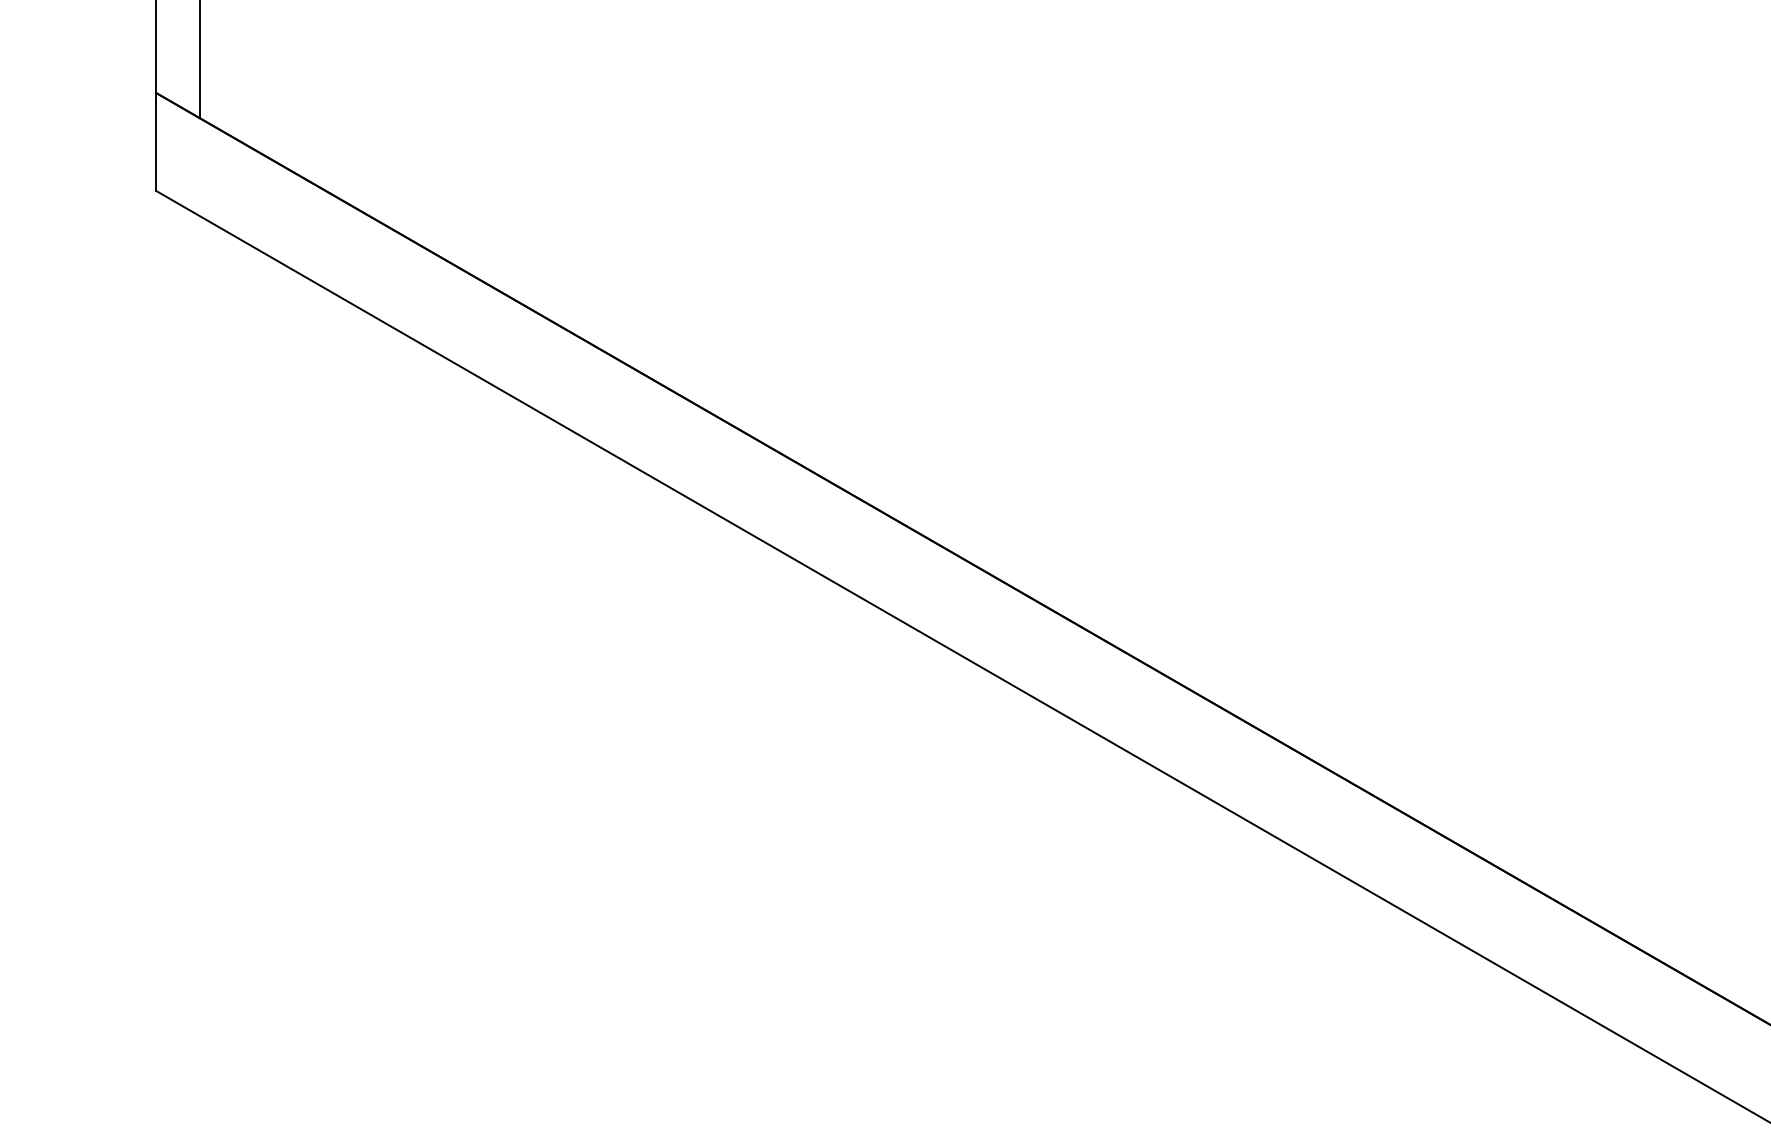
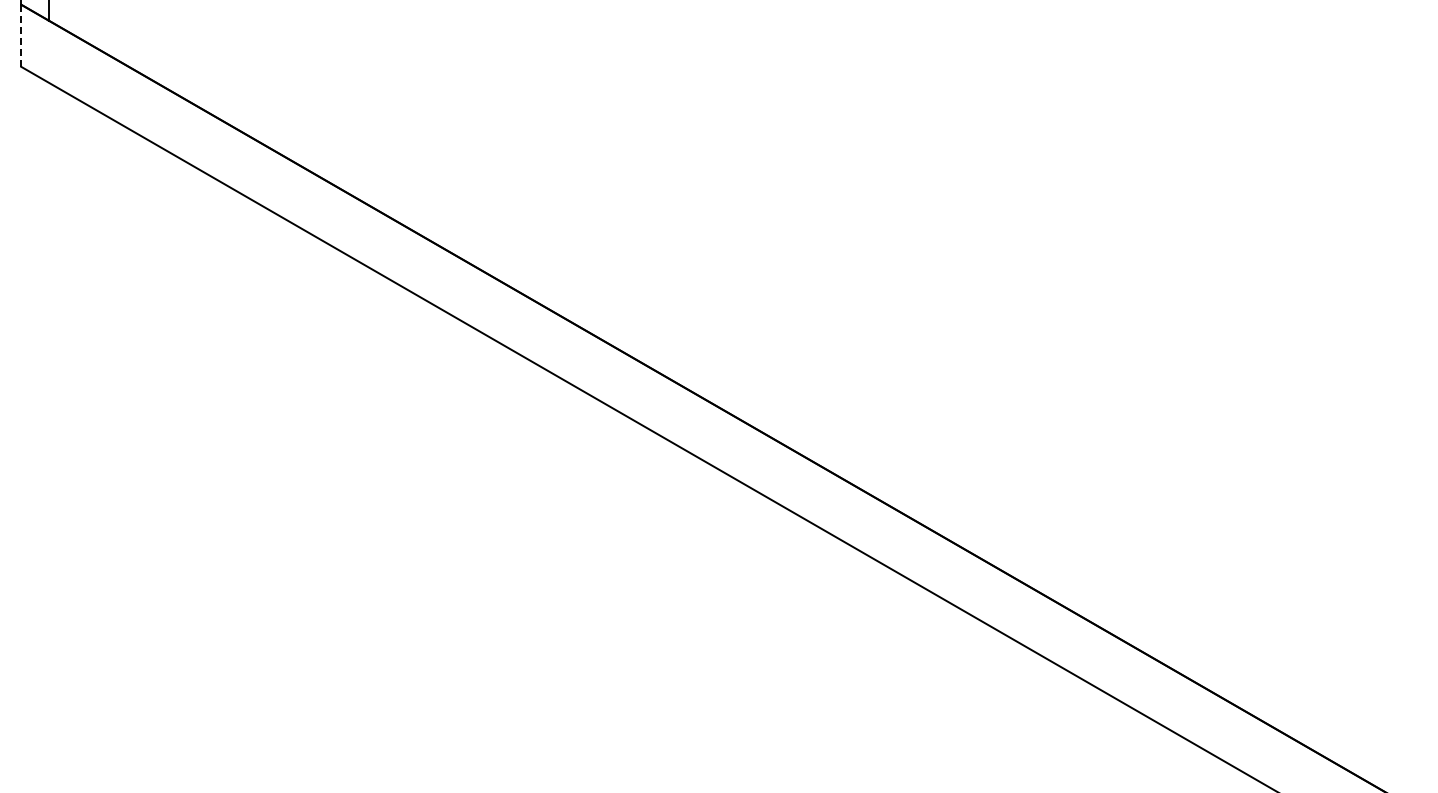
line: (156, 143) -> (21, 36), solid -> dashed

